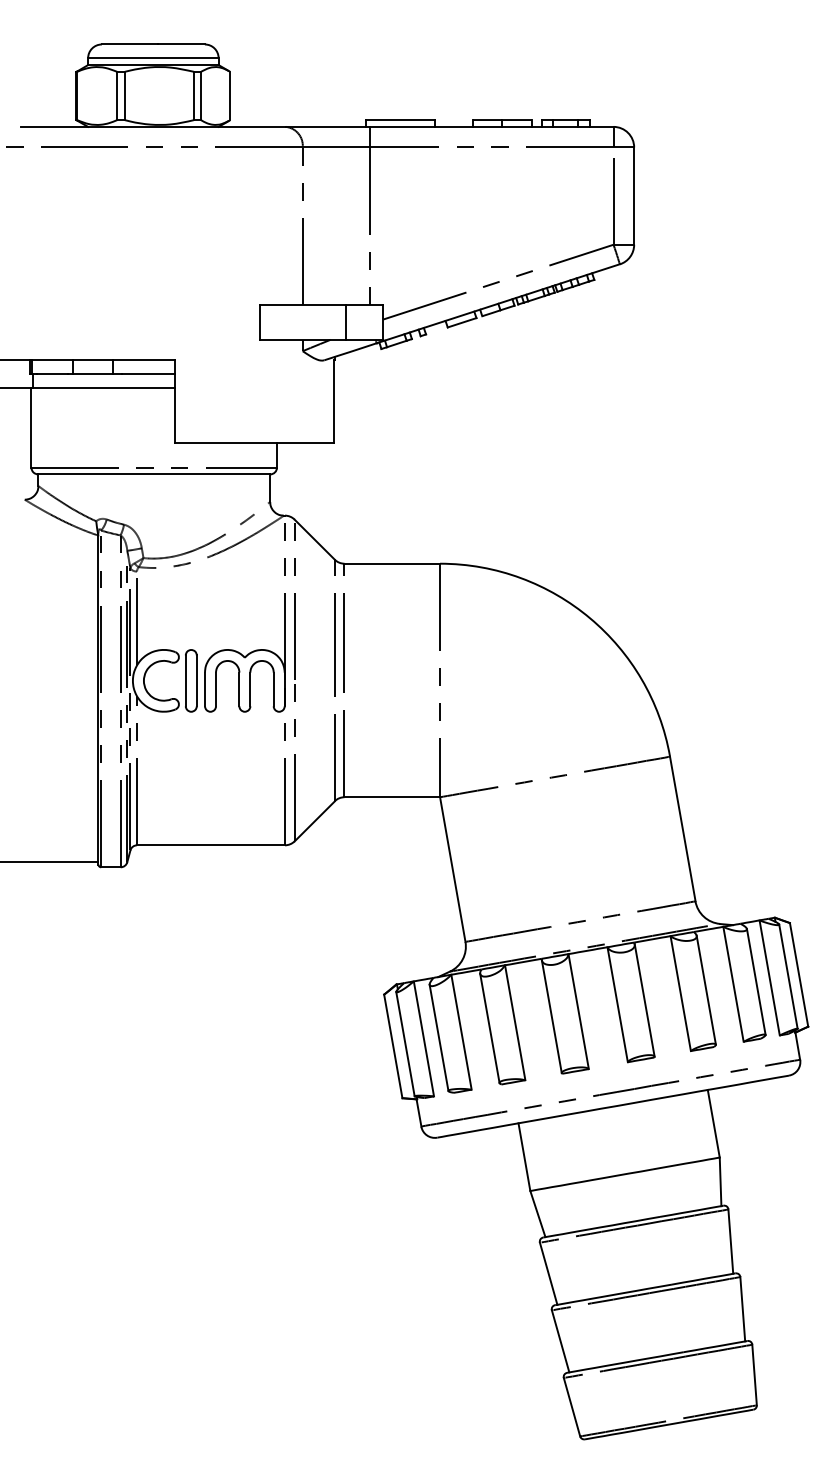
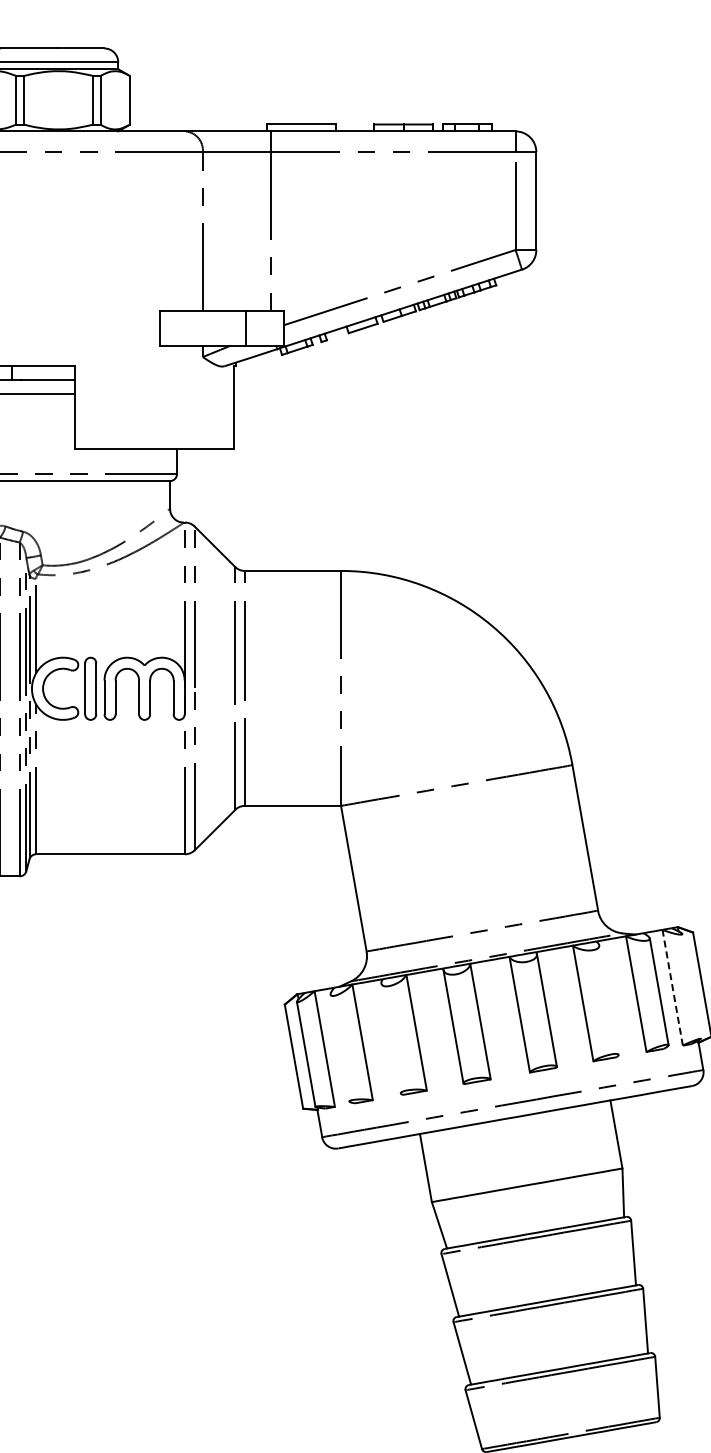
line: (788, 976) -> (691, 986), removed
line: (769, 977) -> (672, 987), solid -> dashed
line: (705, 989) -> (608, 999), removed
line: (489, 1027) -> (390, 1037), removed
line: (438, 1037) -> (339, 1047), removed

